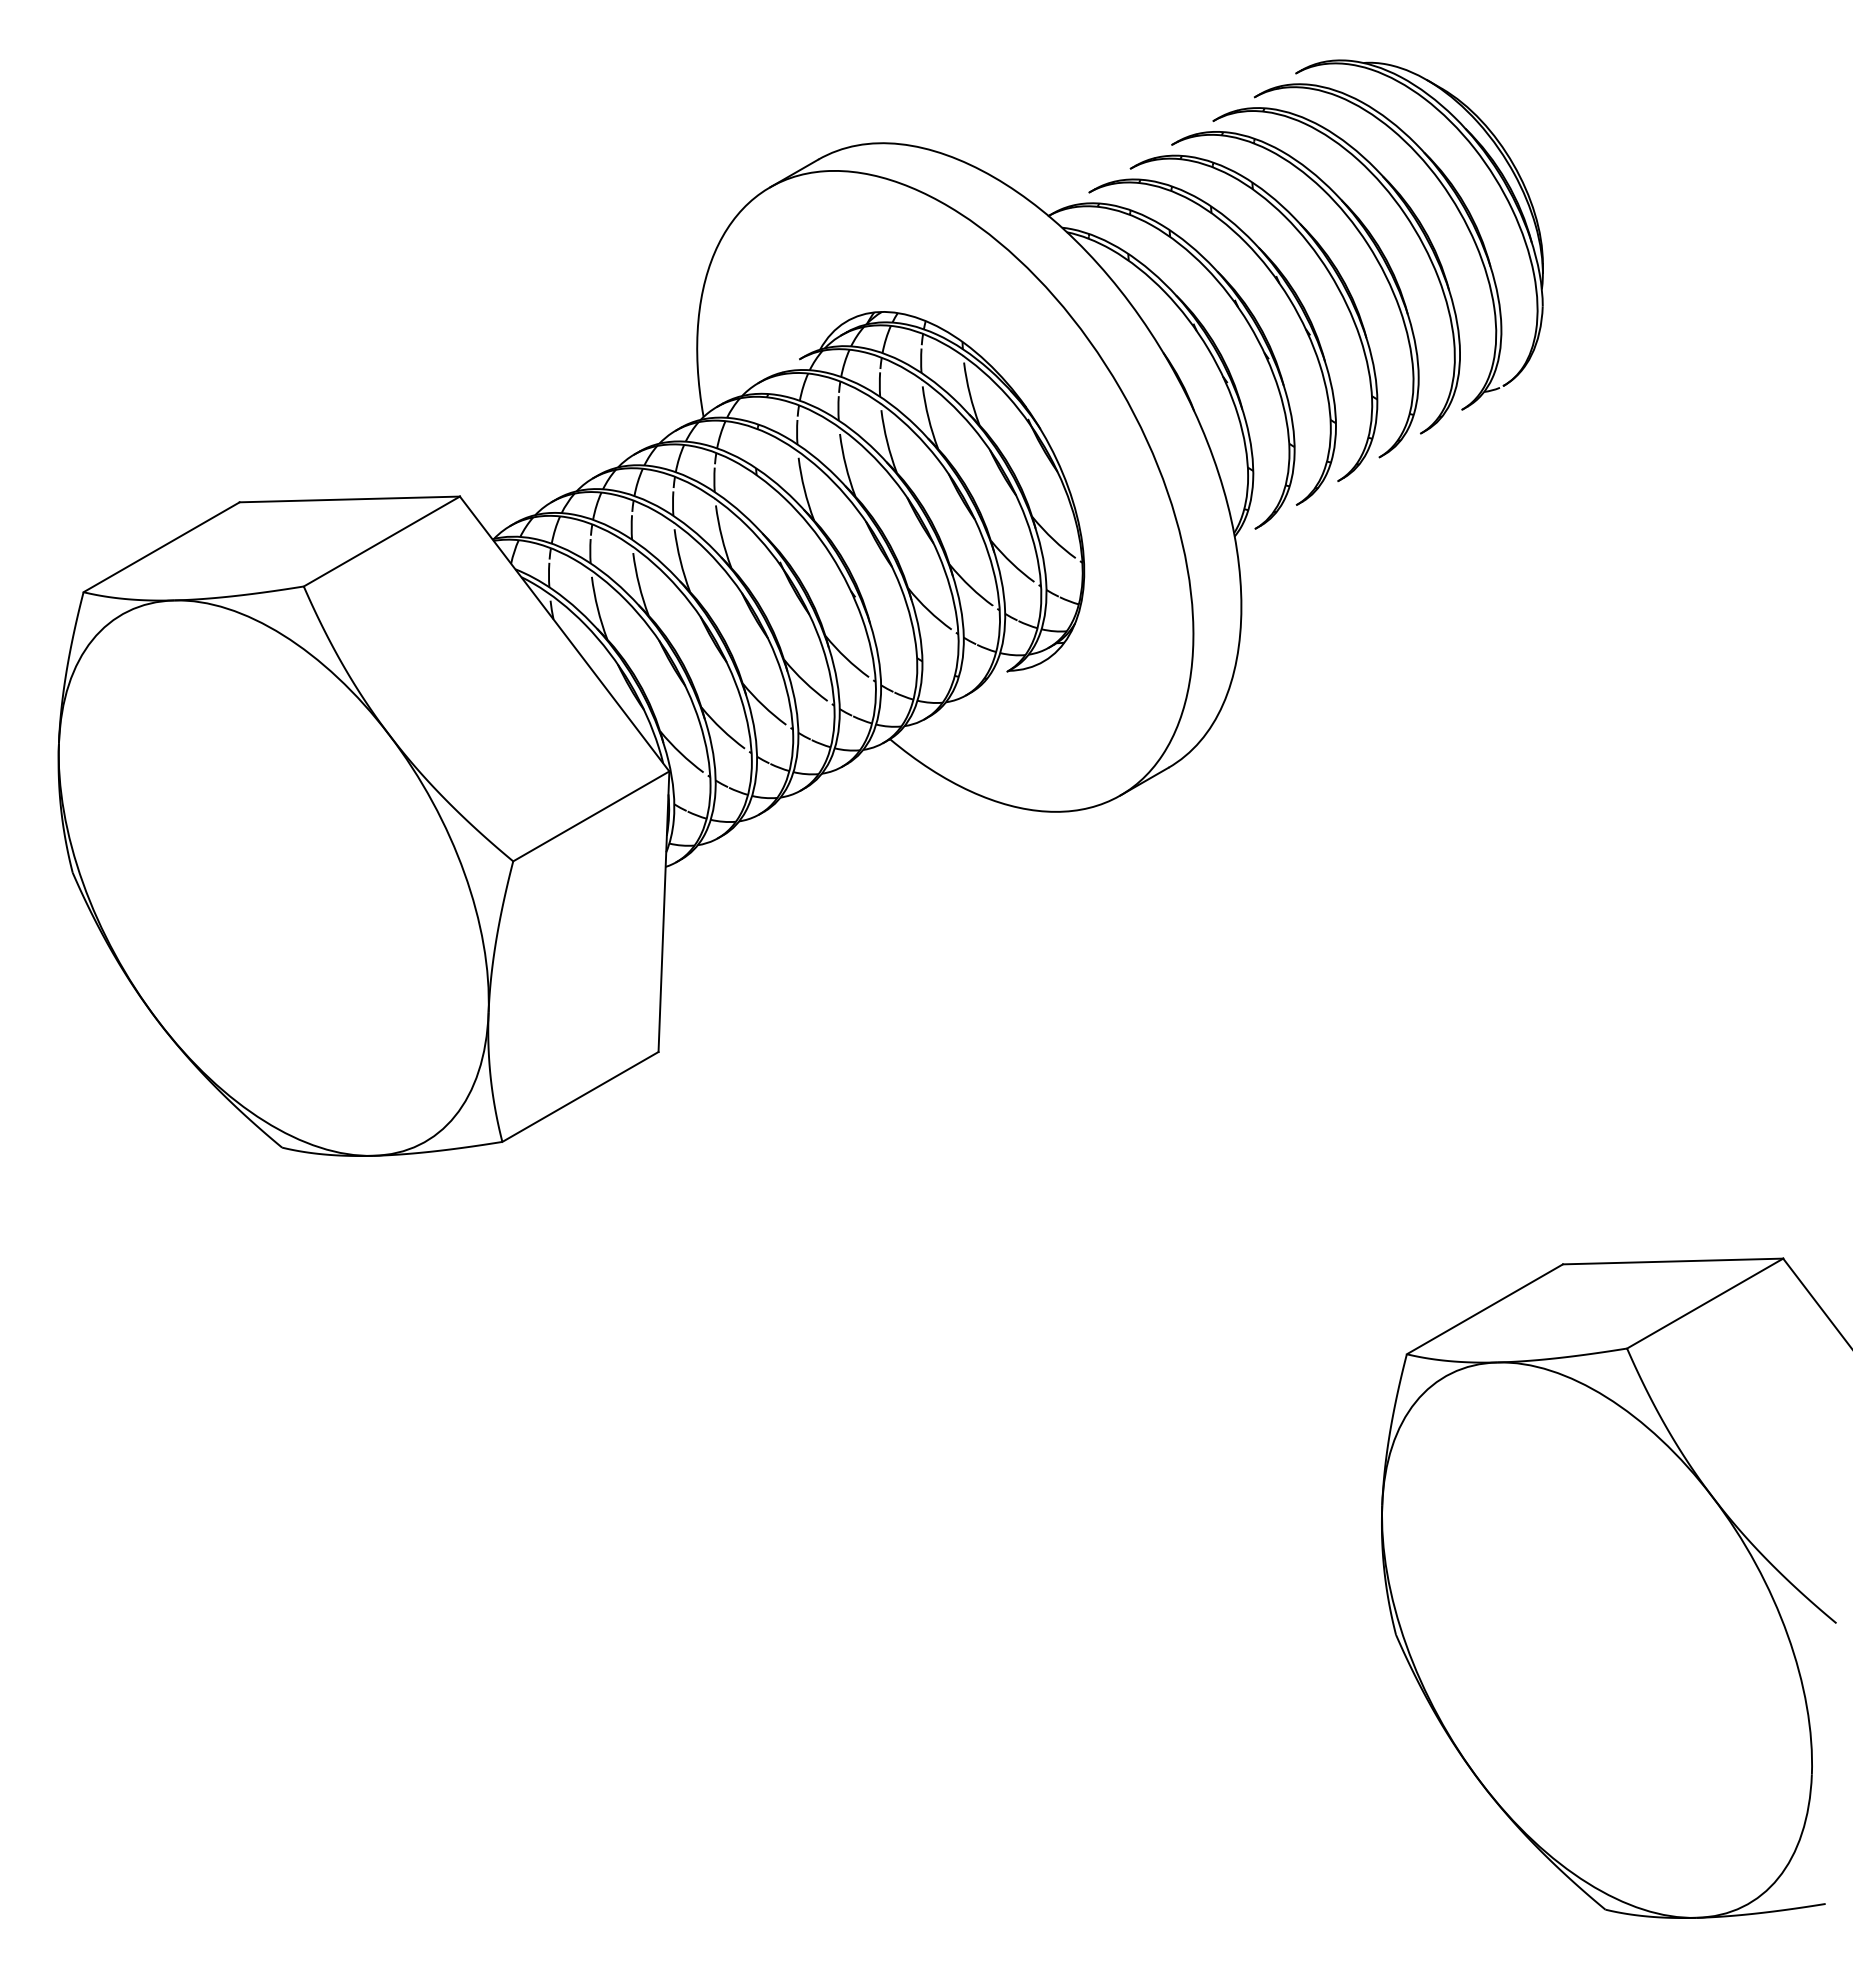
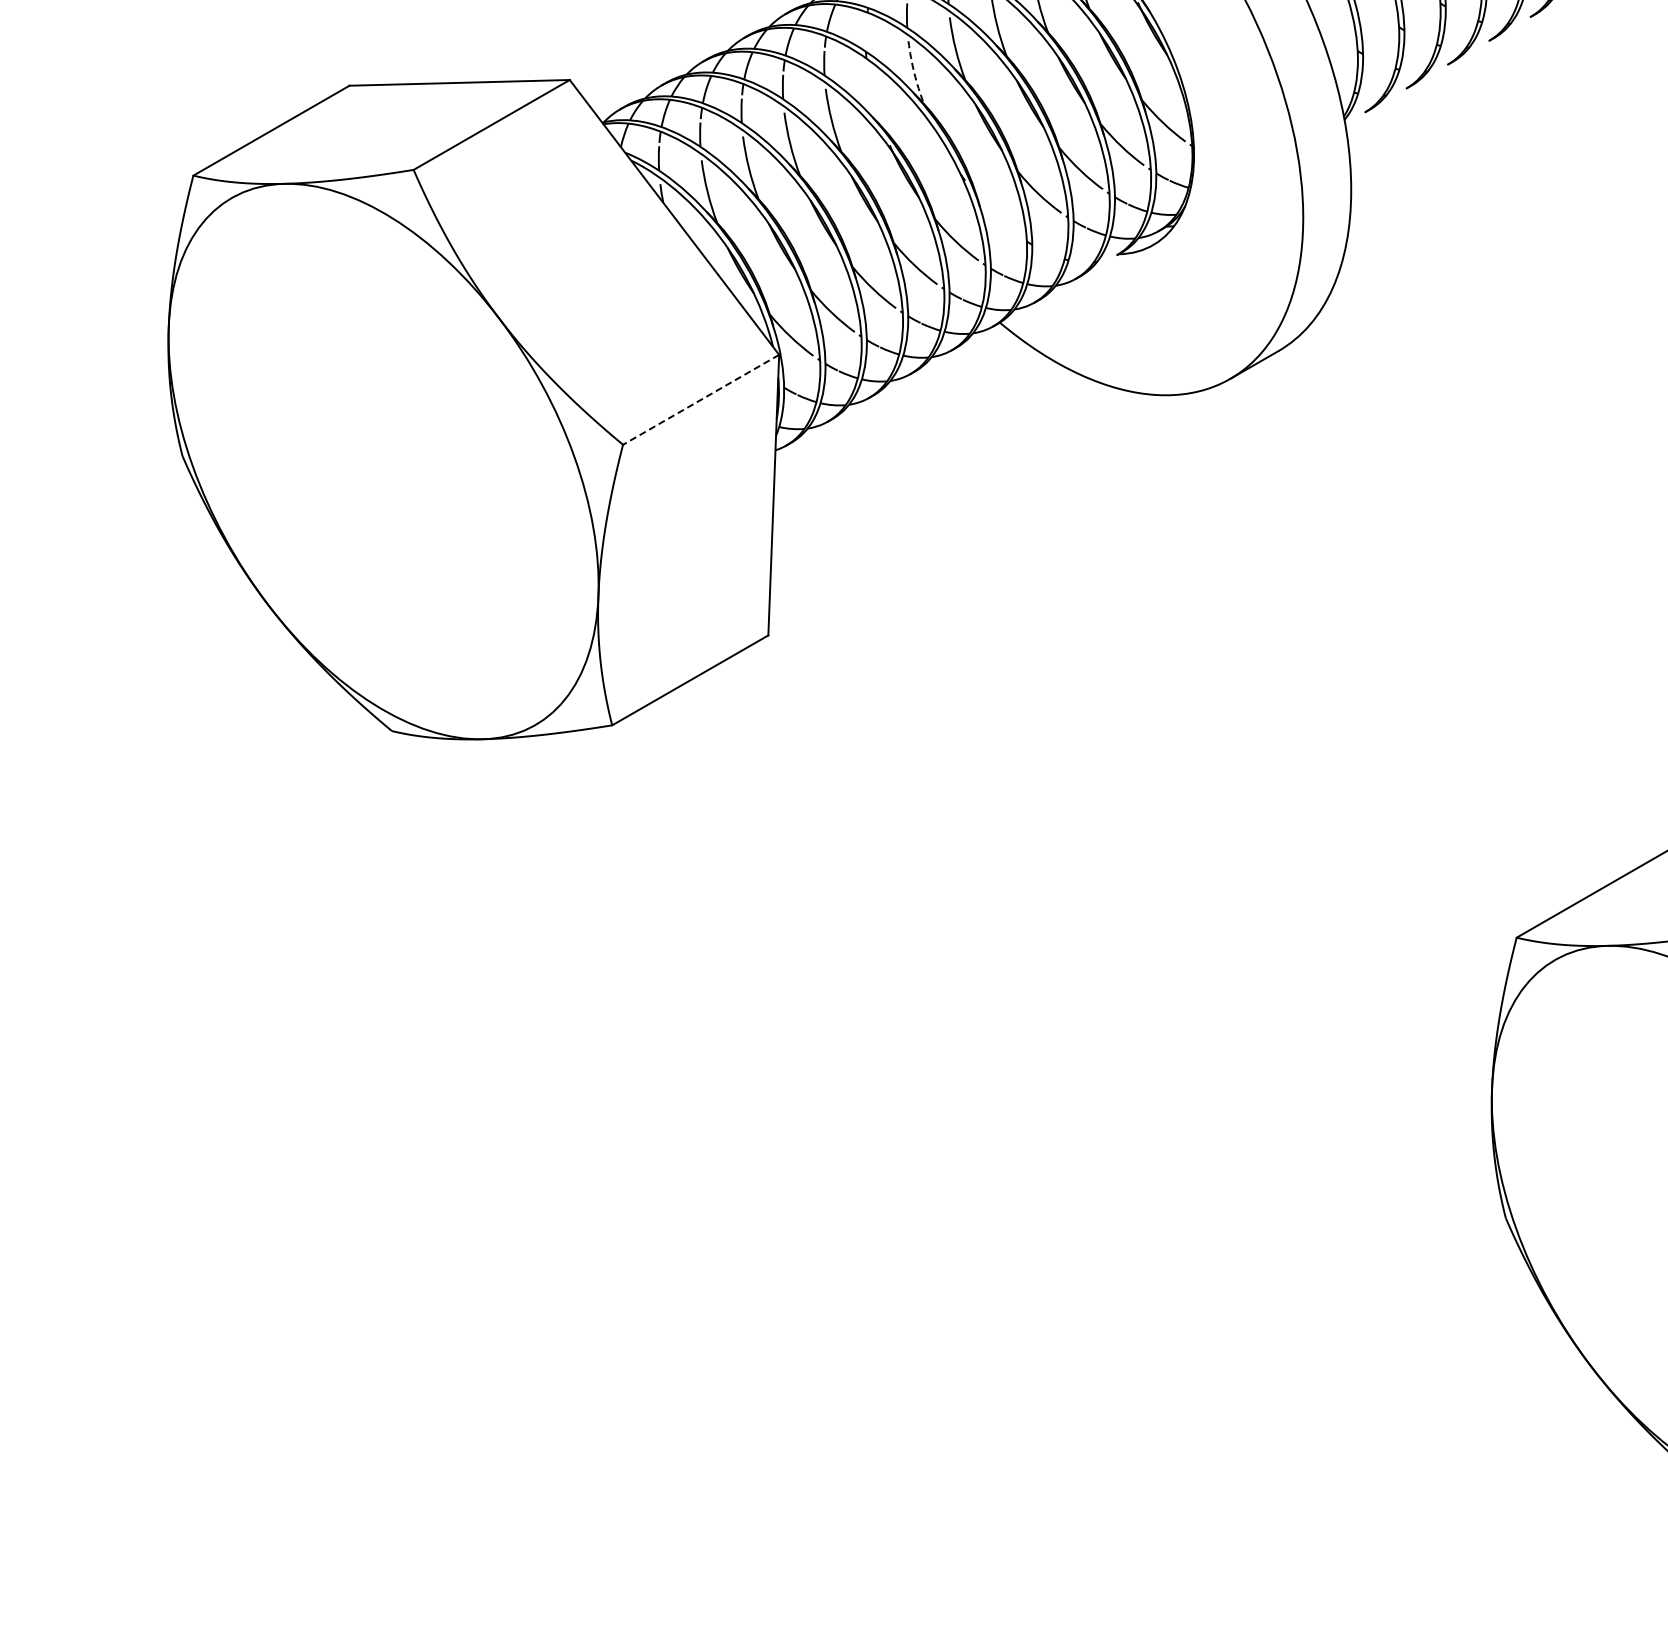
arc: (804, 489) -> (914, 72), solid -> dashed
line: (590, 816) -> (700, 399), solid -> dashed

